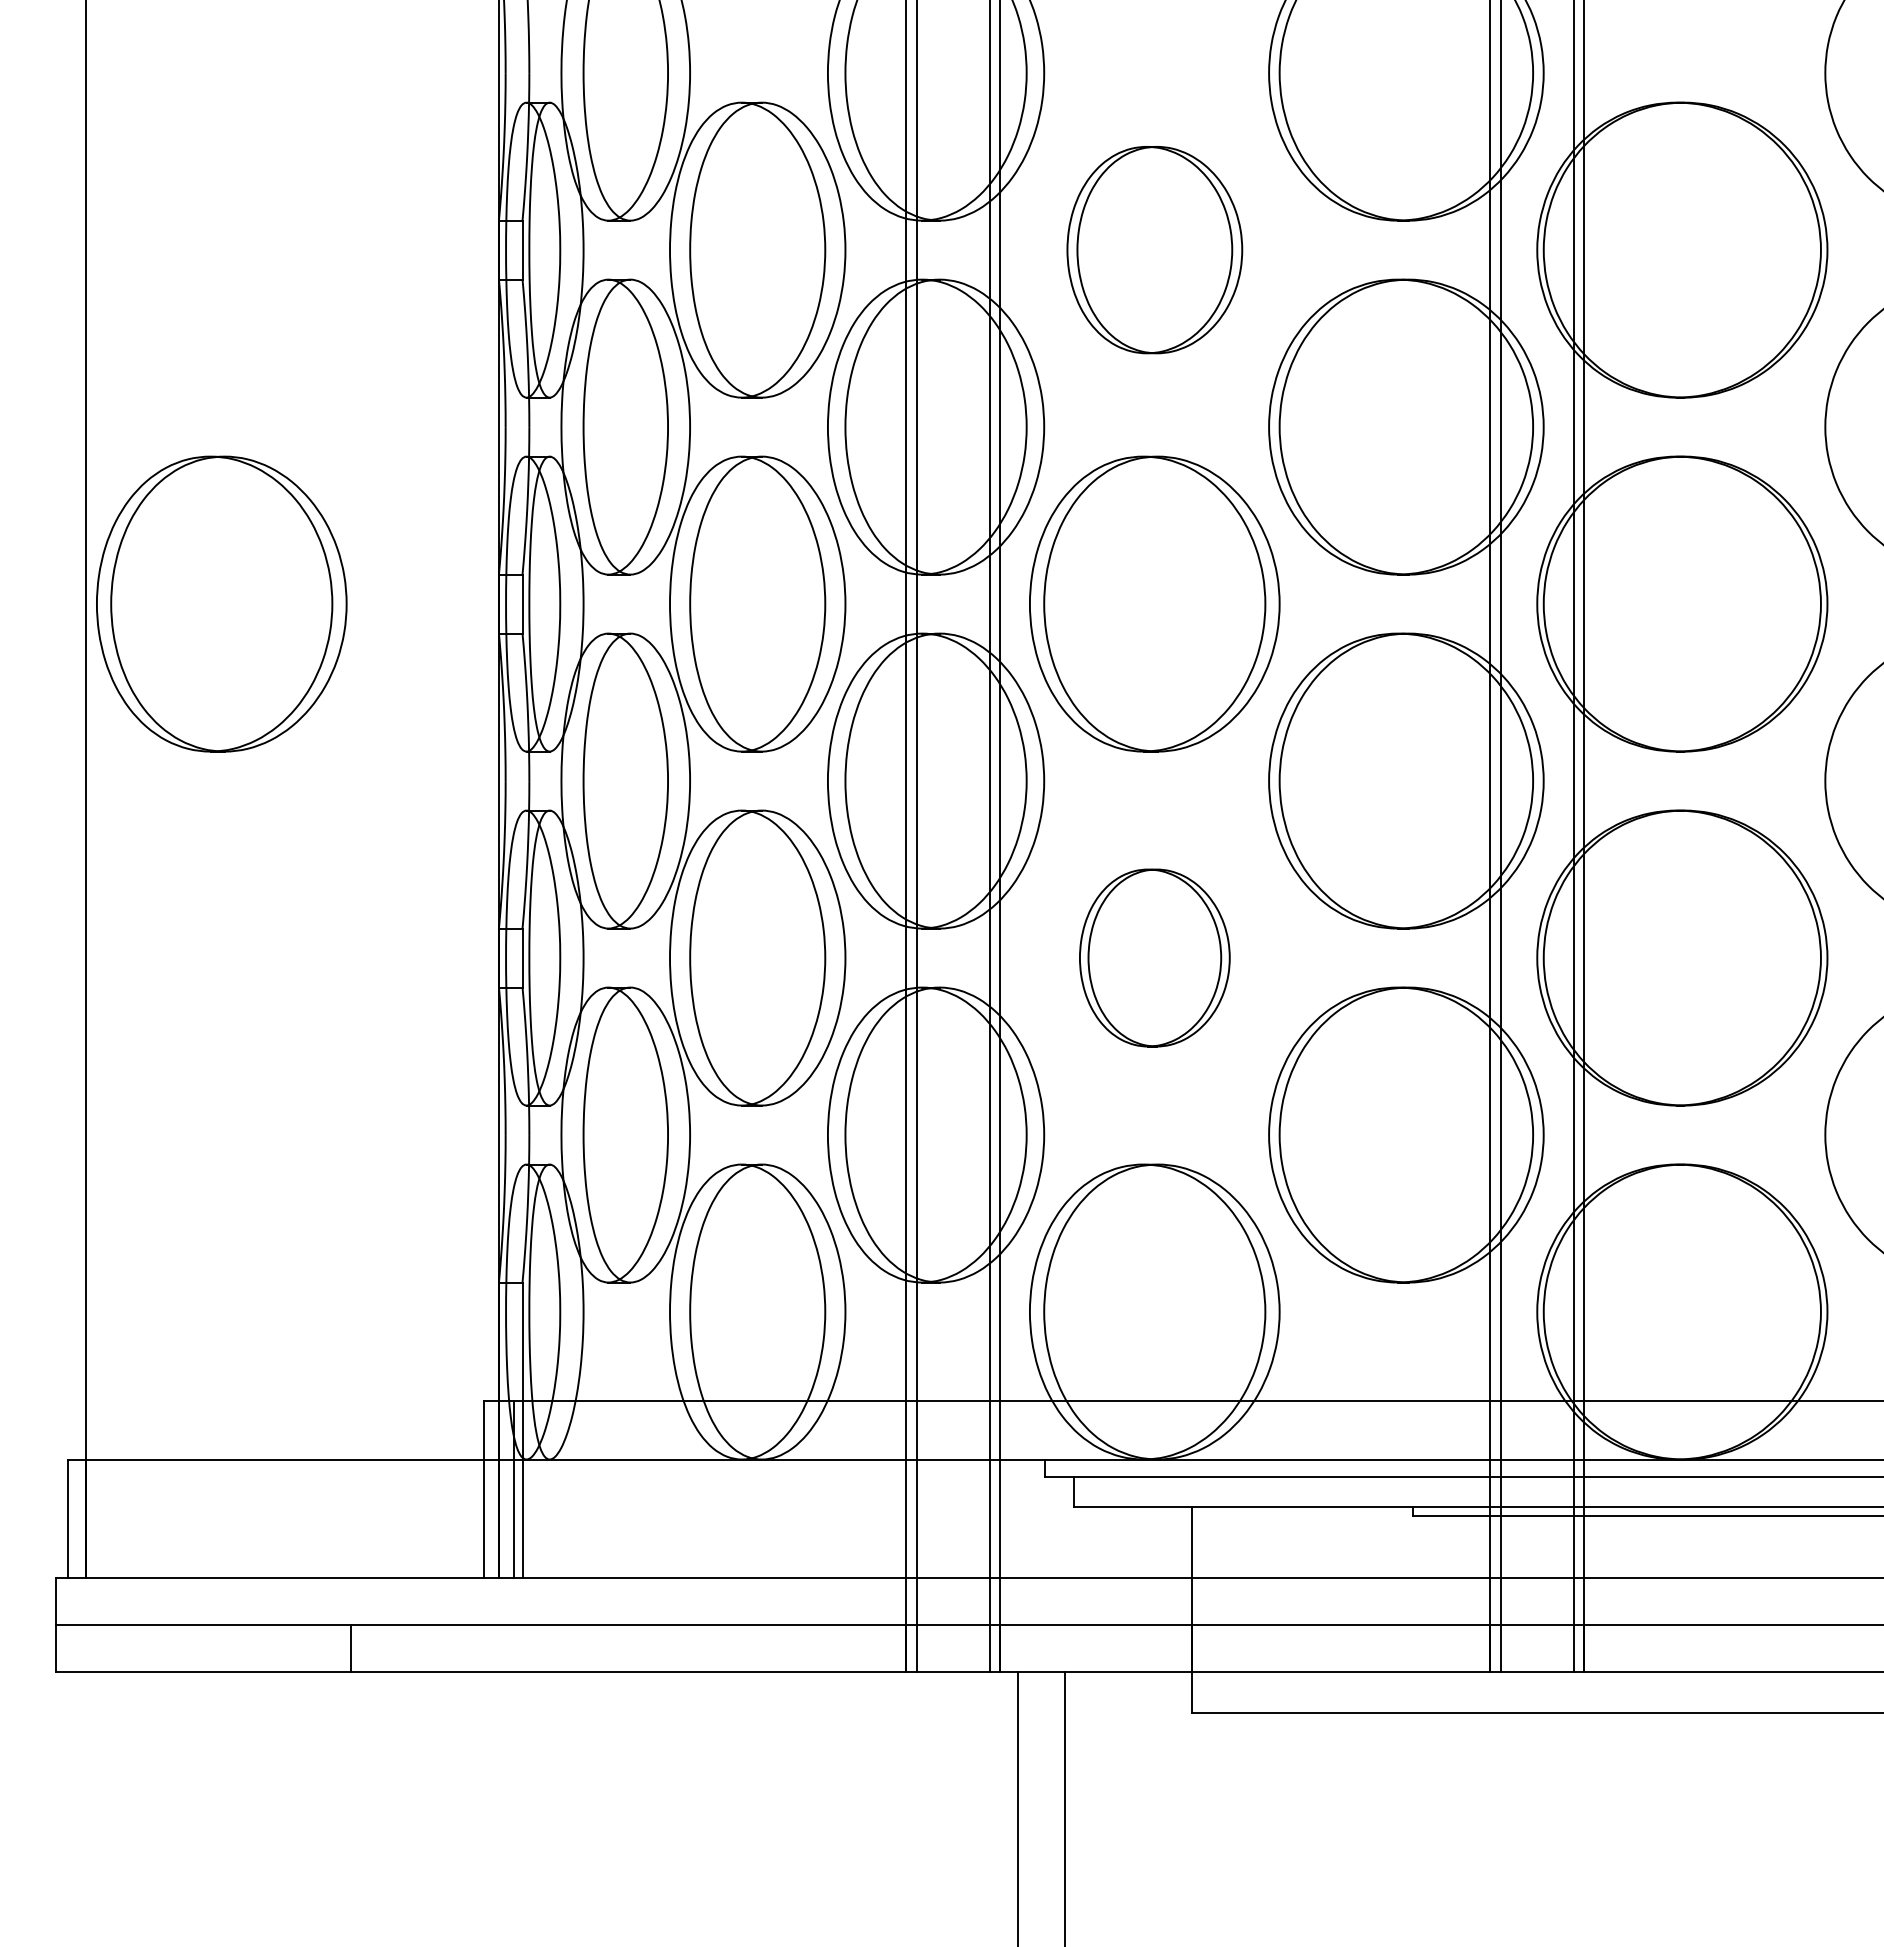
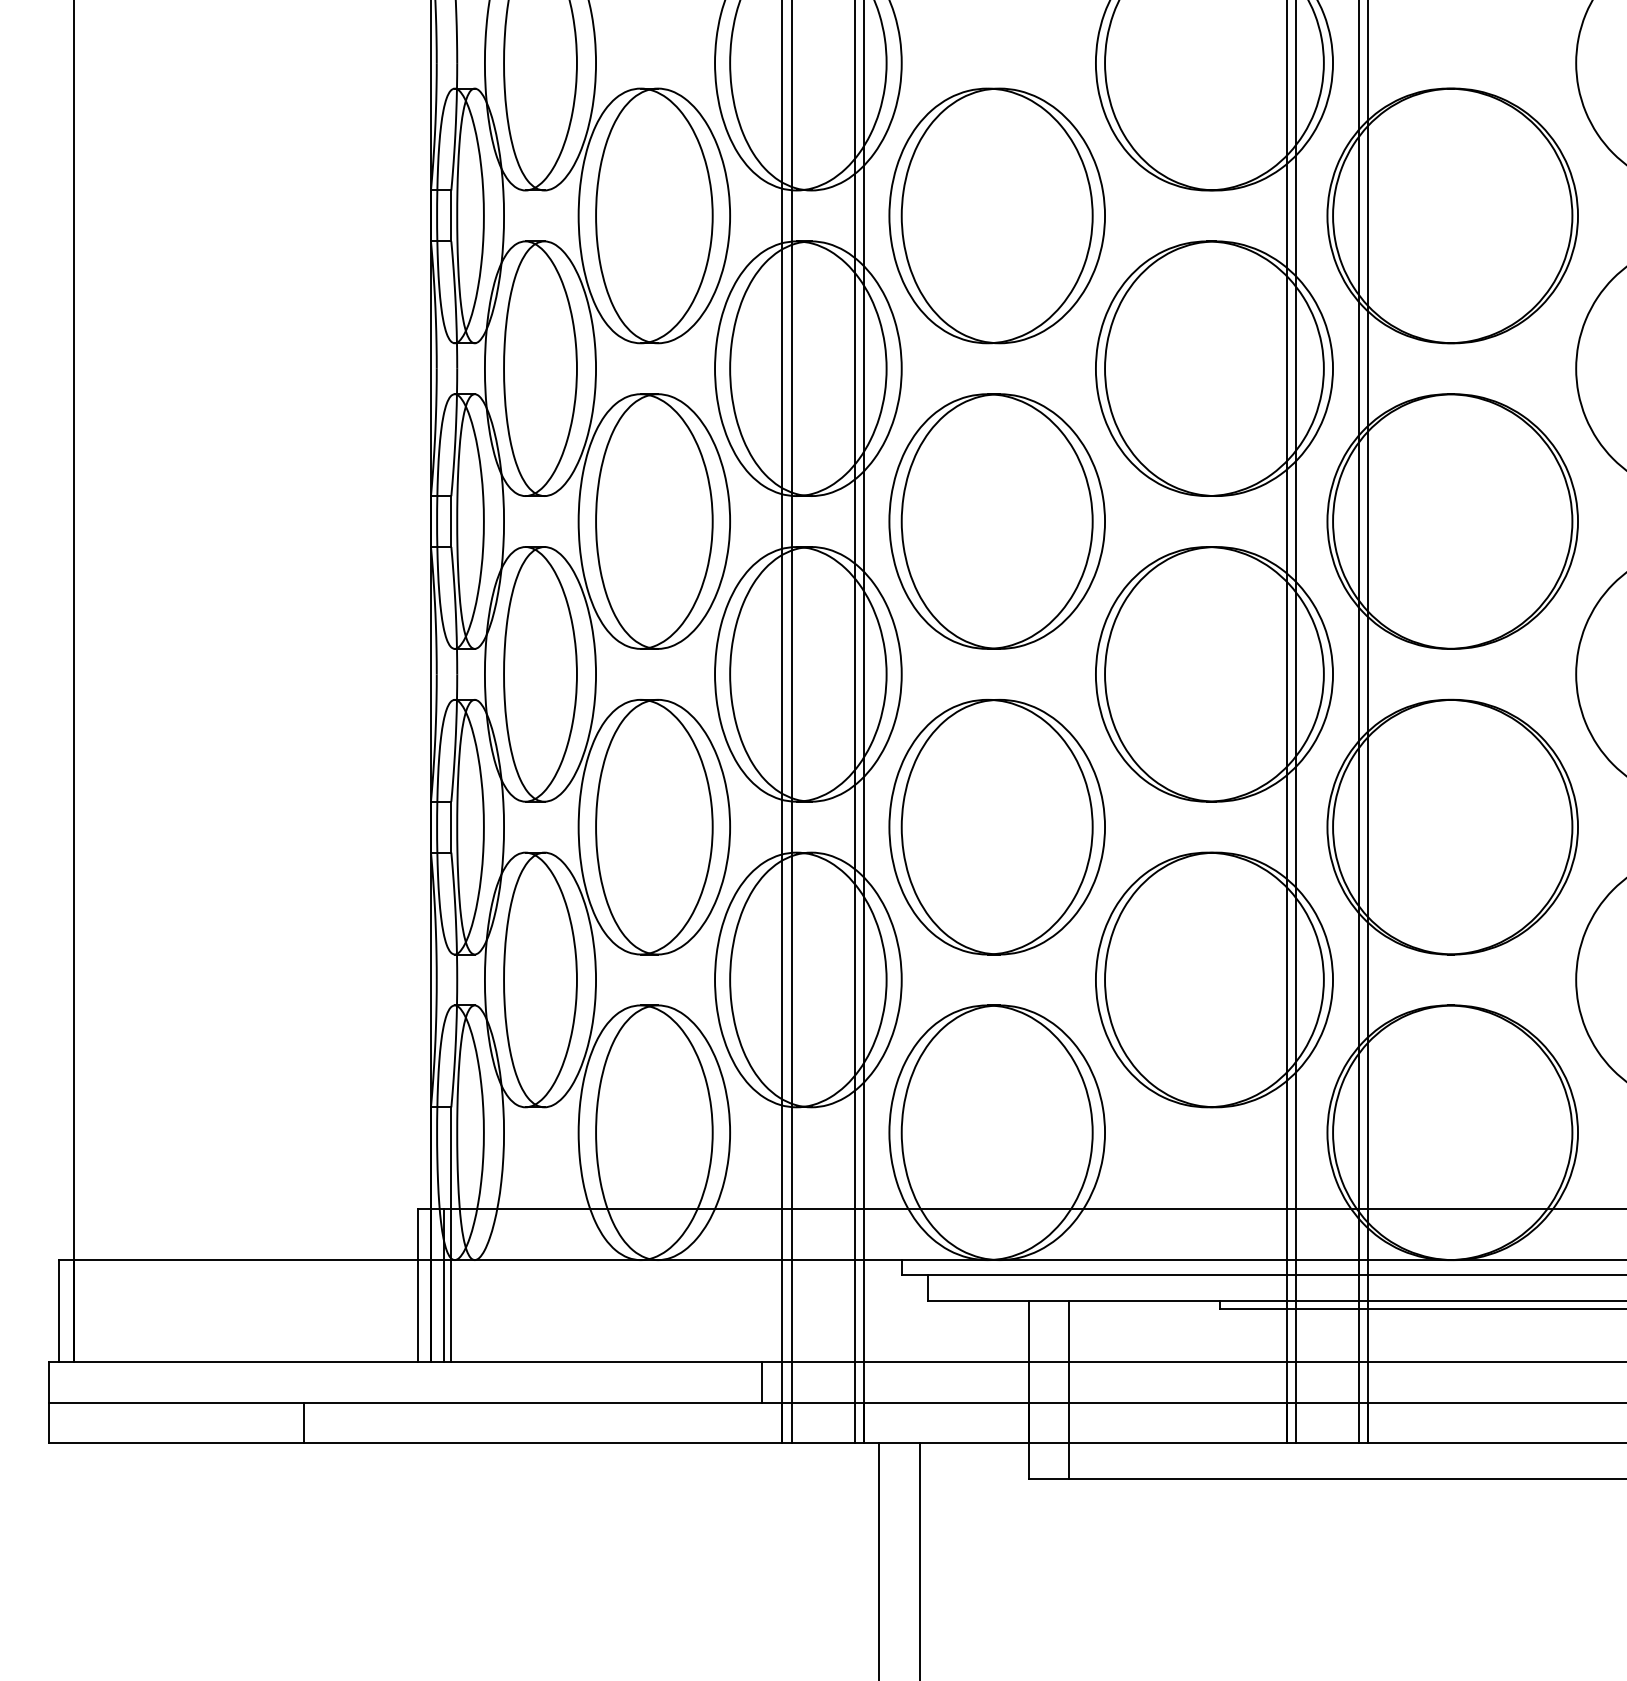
part: (1154, 249) -> (996, 215), size x1.43
part: (221, 603) -> (191, 521), removed
part: (1154, 957) -> (996, 826), size x1.67
line: (882, 1600) -> (762, 1381), added
line: (1237, 1609) -> (1068, 1389), added

